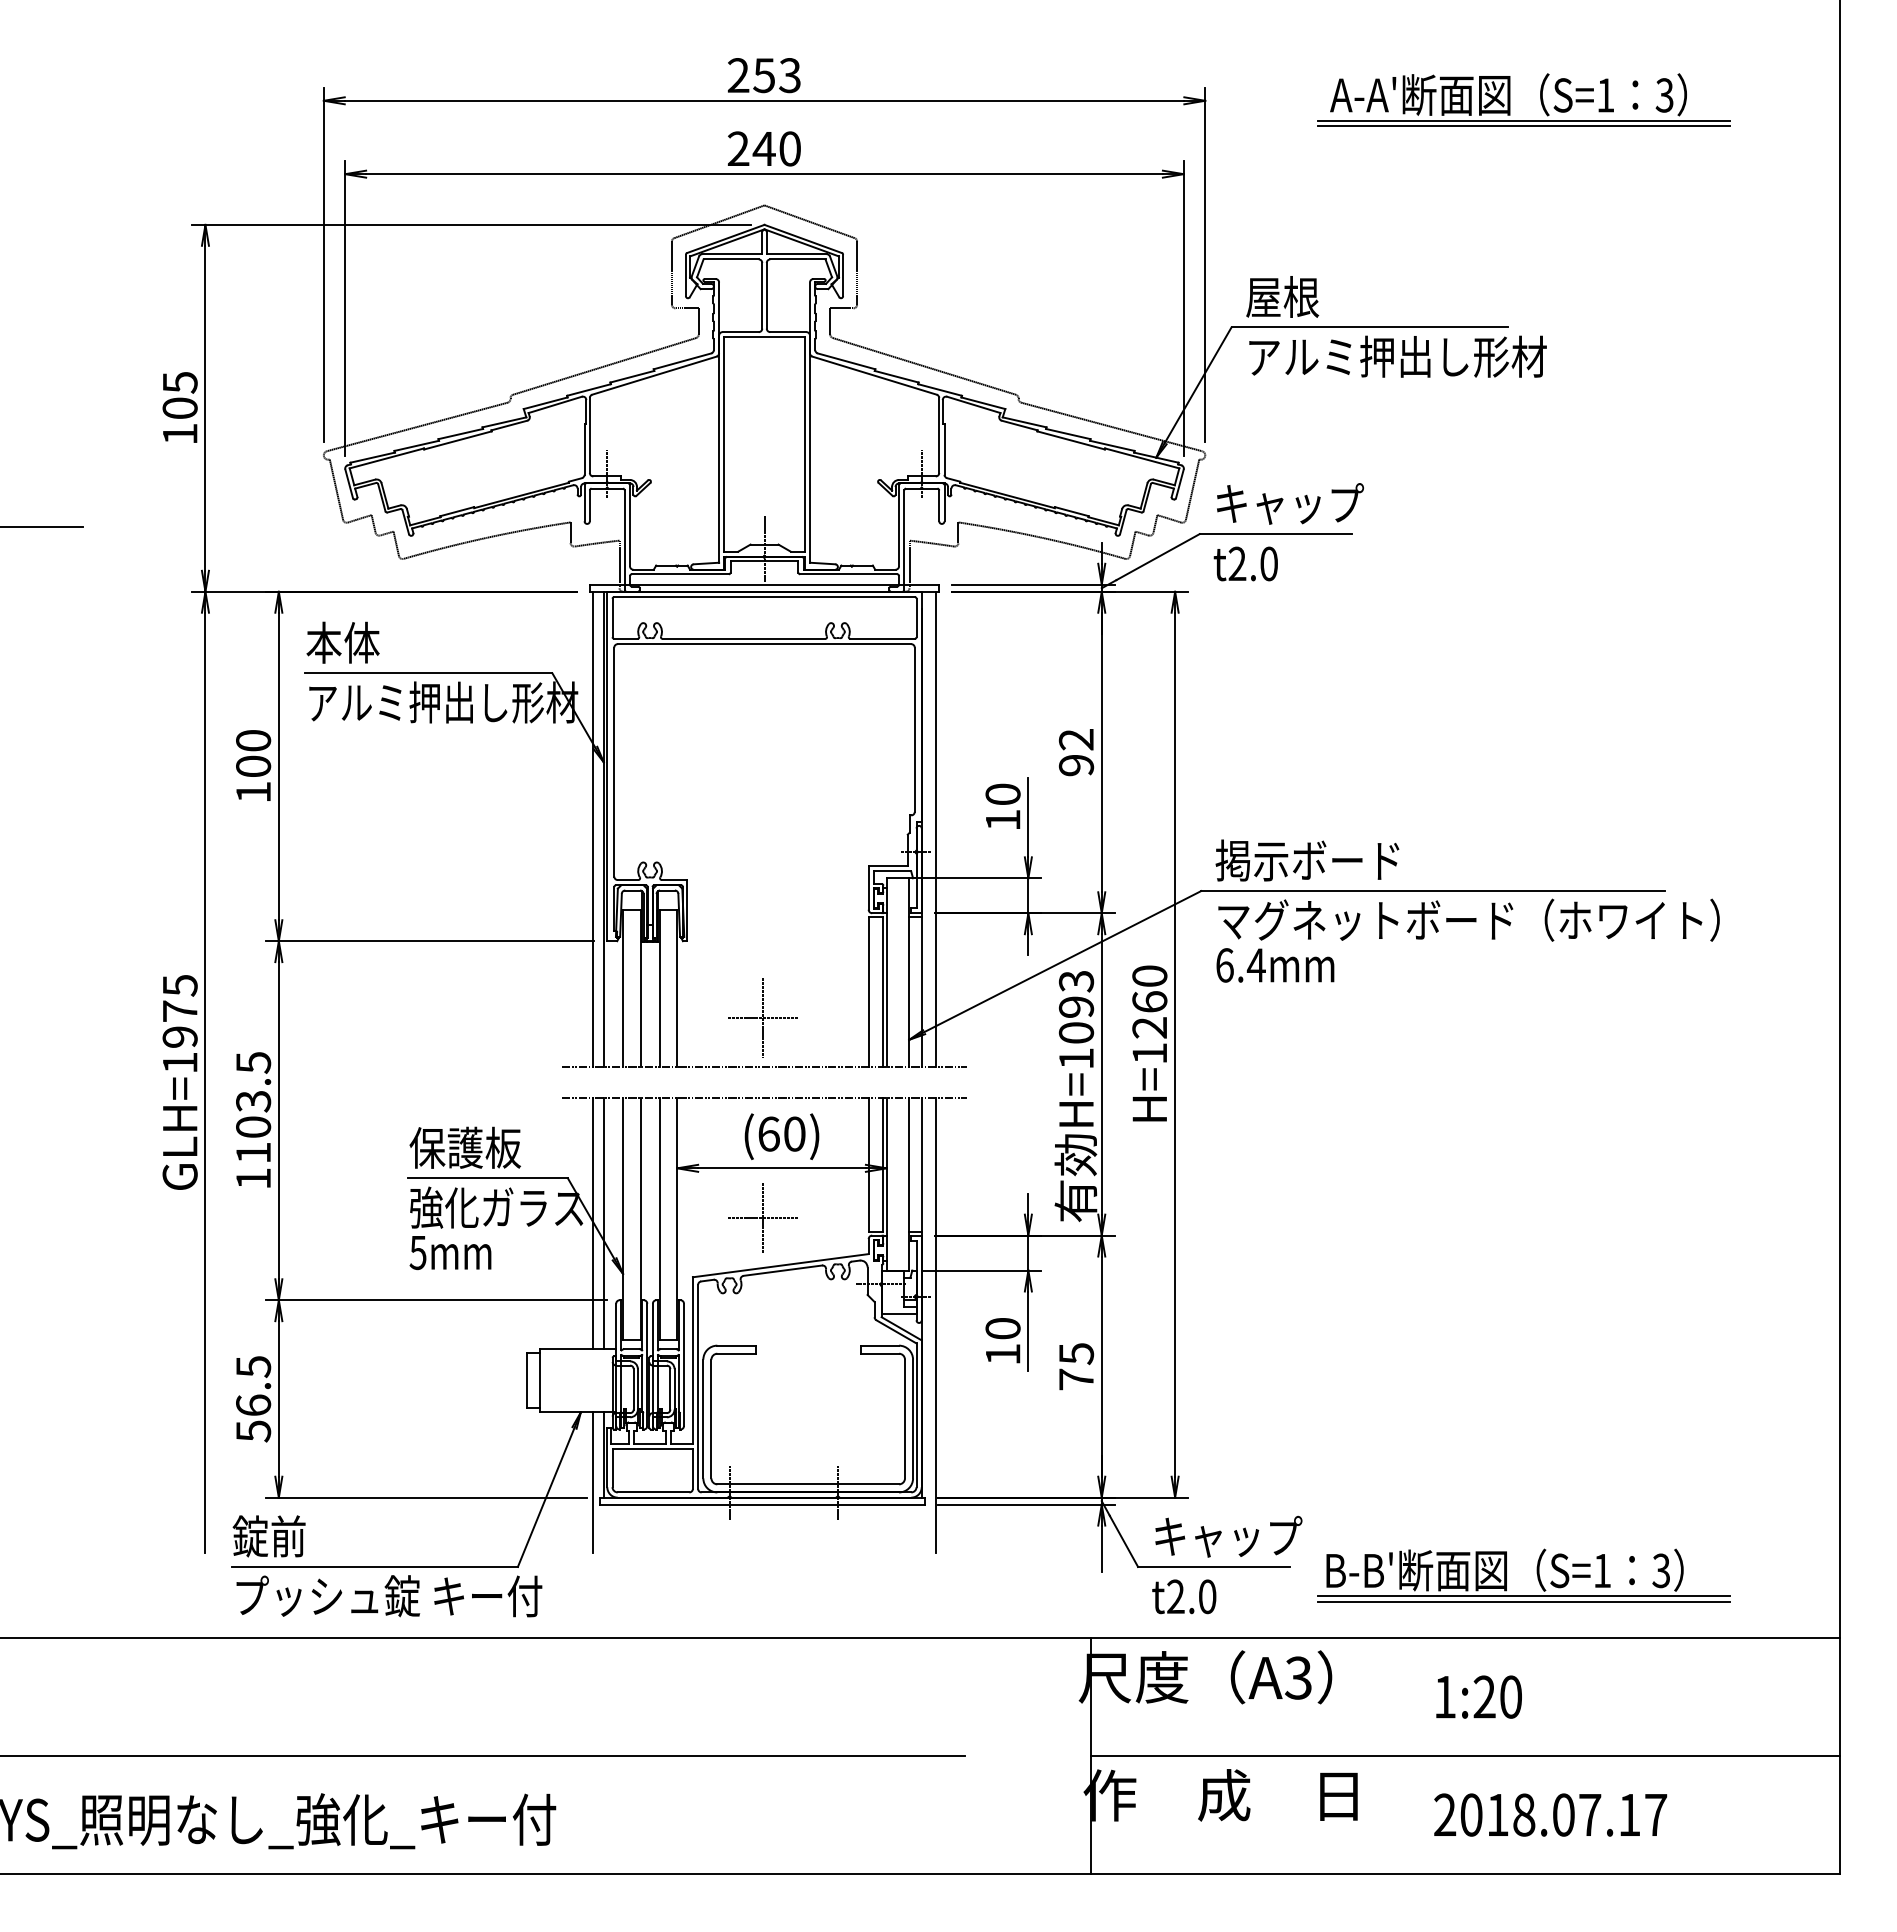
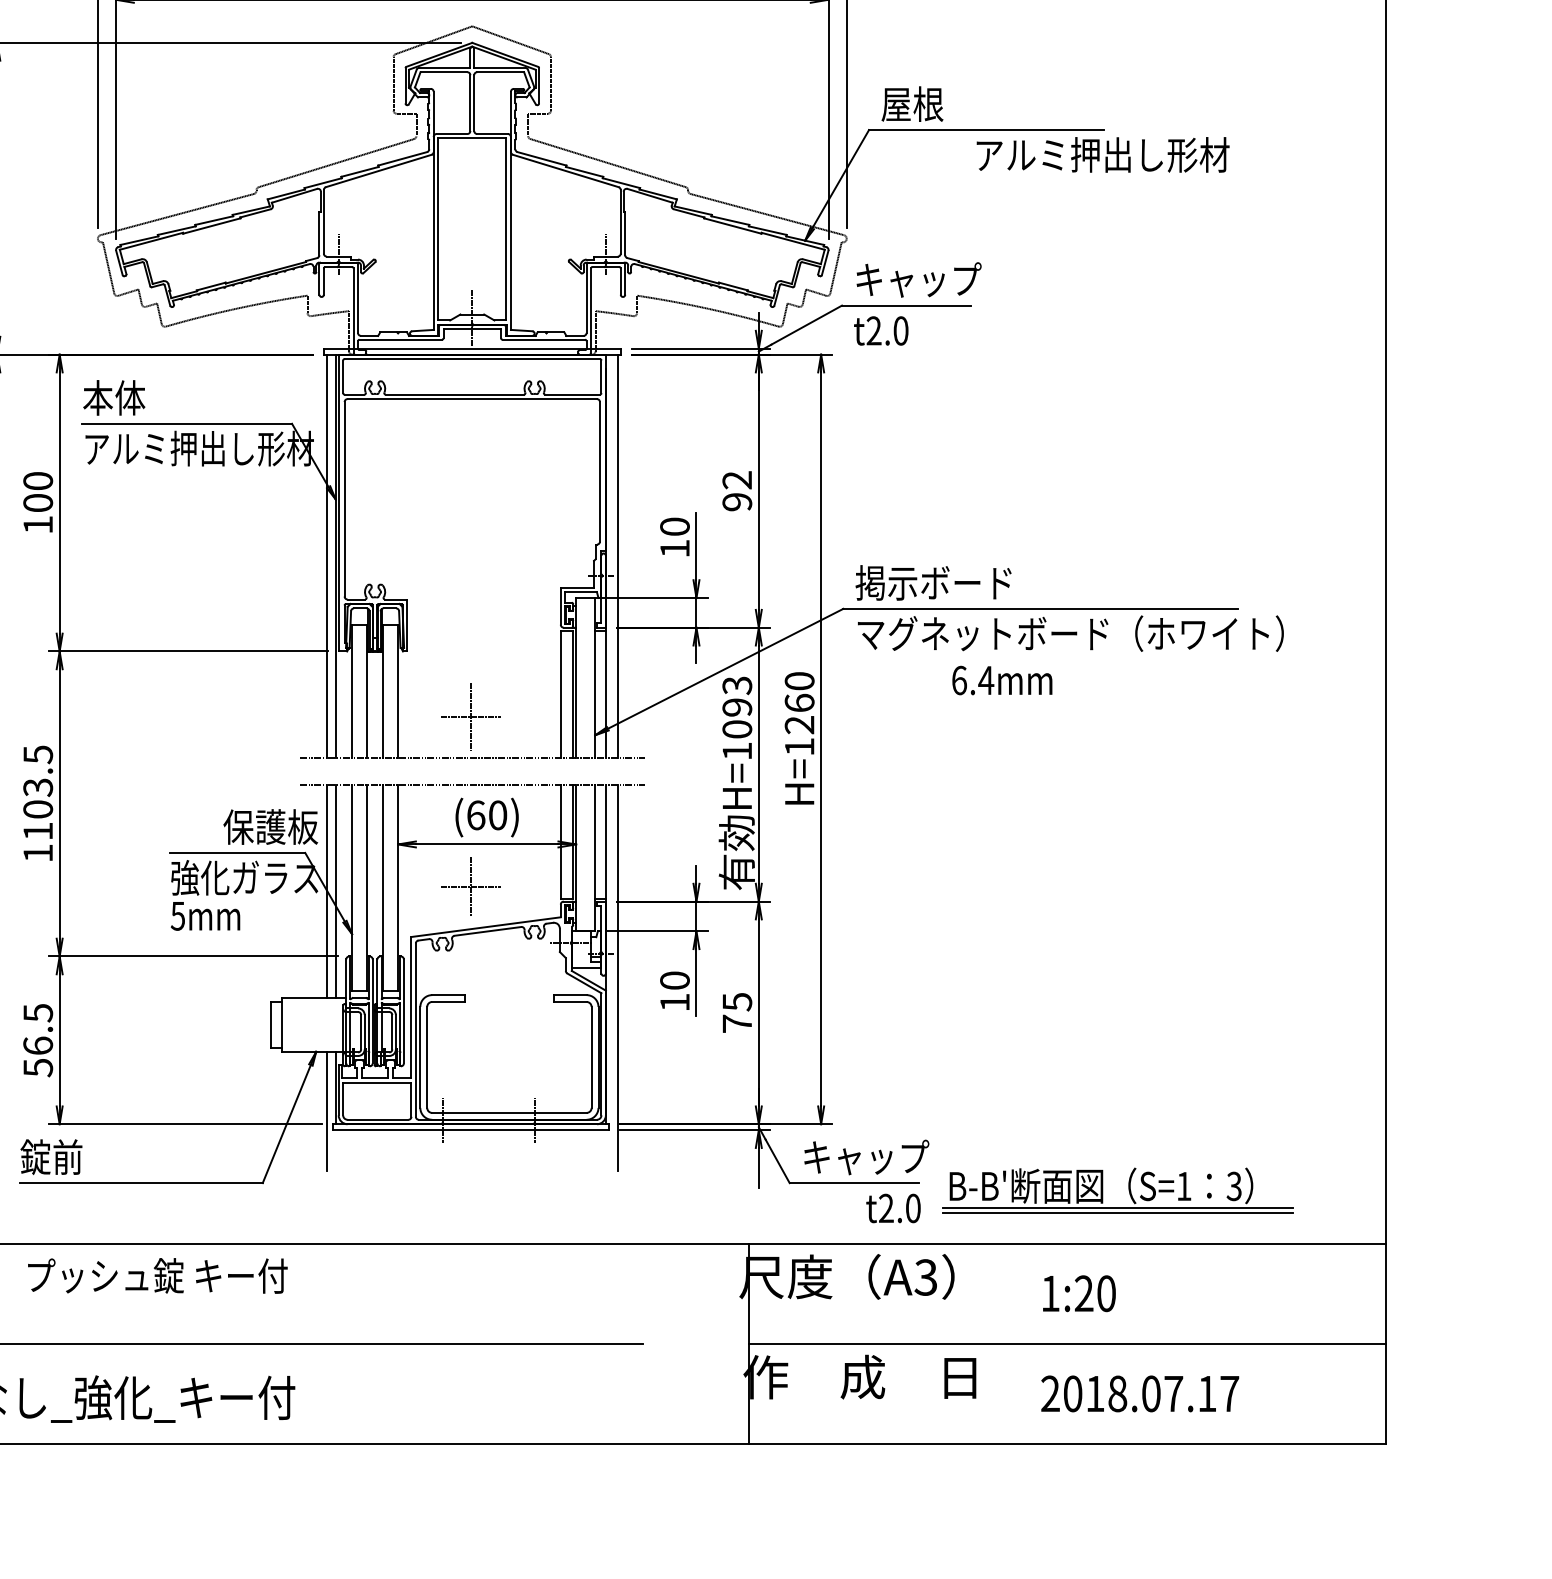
text: (1397, 356) -> (1102, 154), moved
text: (1275, 965) -> (1002, 680), moved
text: (464, 1147) -> (270, 826), moved
text: (389, 1596) -> (157, 1276), moved
text: (1184, 1596) -> (893, 1208), moved

